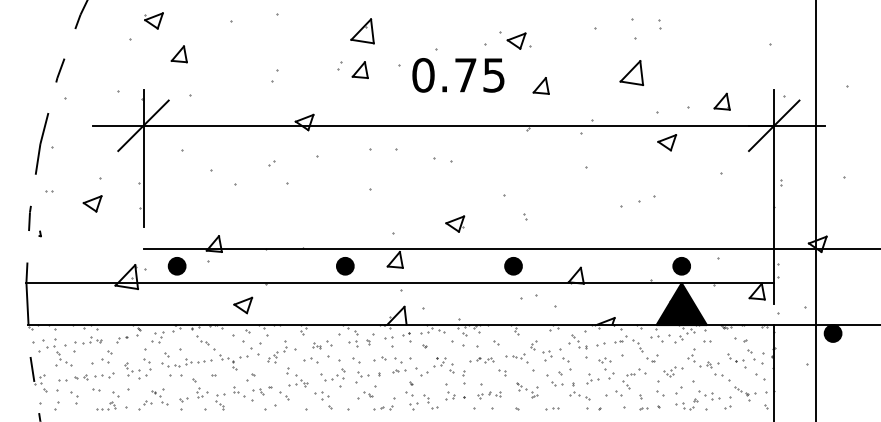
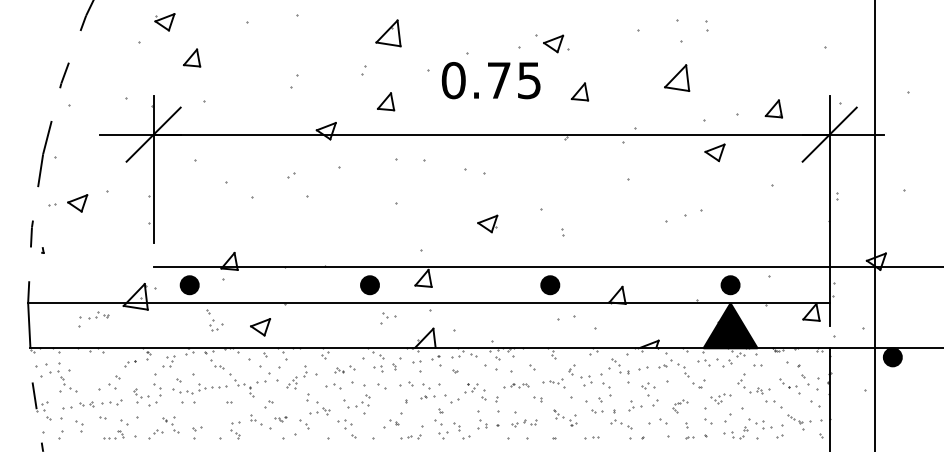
part: (359, 69) -> (385, 101), moved
part: (92, 203) -> (77, 202), moved
part: (455, 223) -> (488, 223), moved
part: (87, 344) -> (93, 319), moved
part: (362, 377) -> (388, 318), moved
part: (634, 378) -> (679, 405), size x0.6
part: (200, 388) -> (214, 320), moved
part: (262, 390) -> (281, 418), size x0.6

